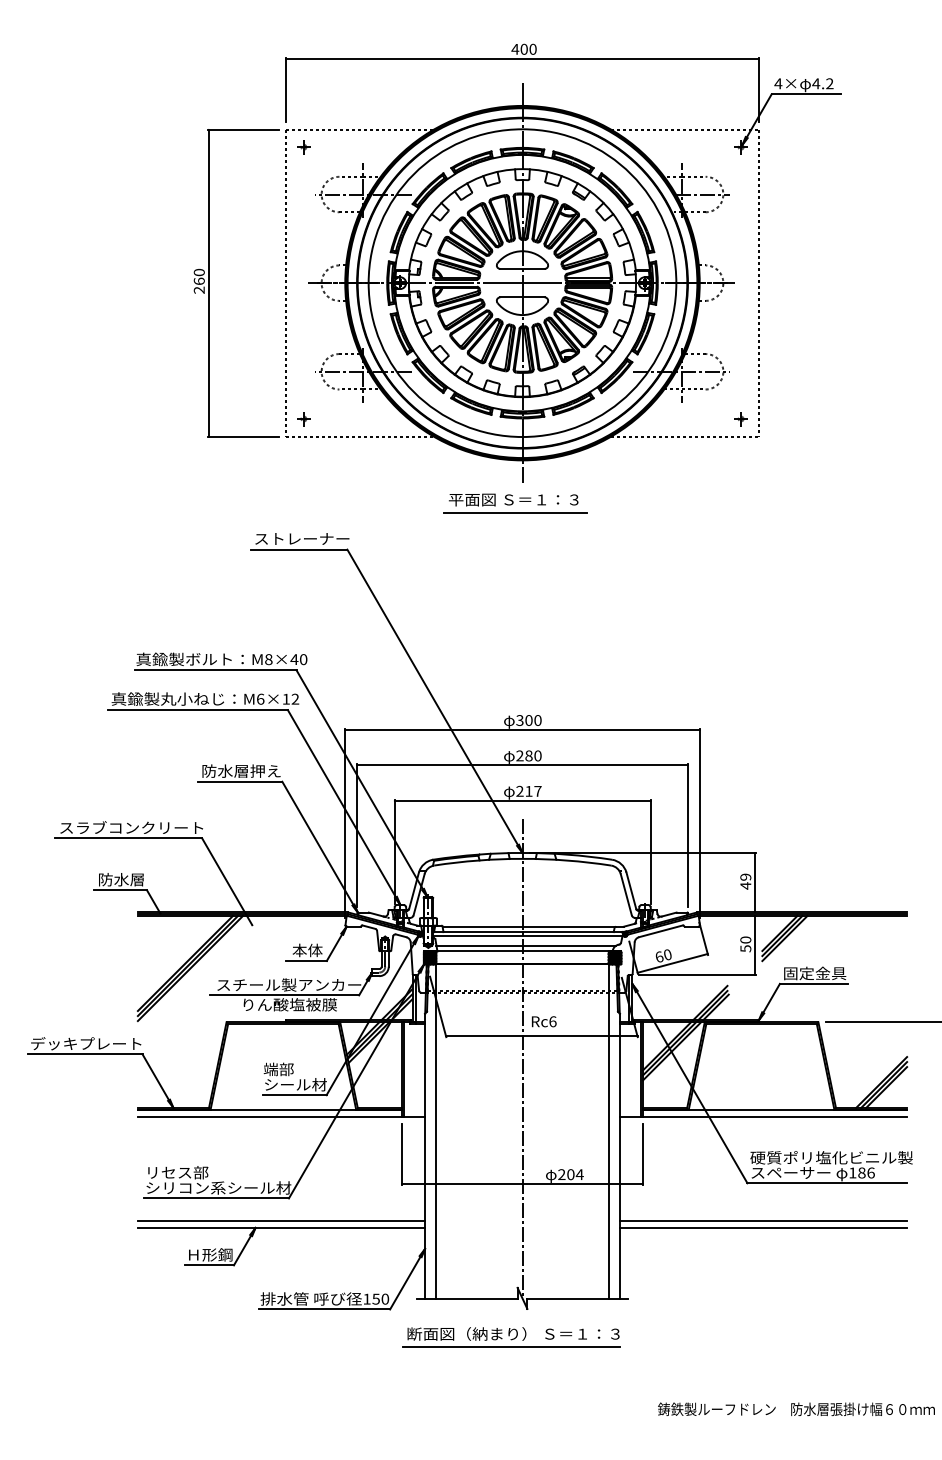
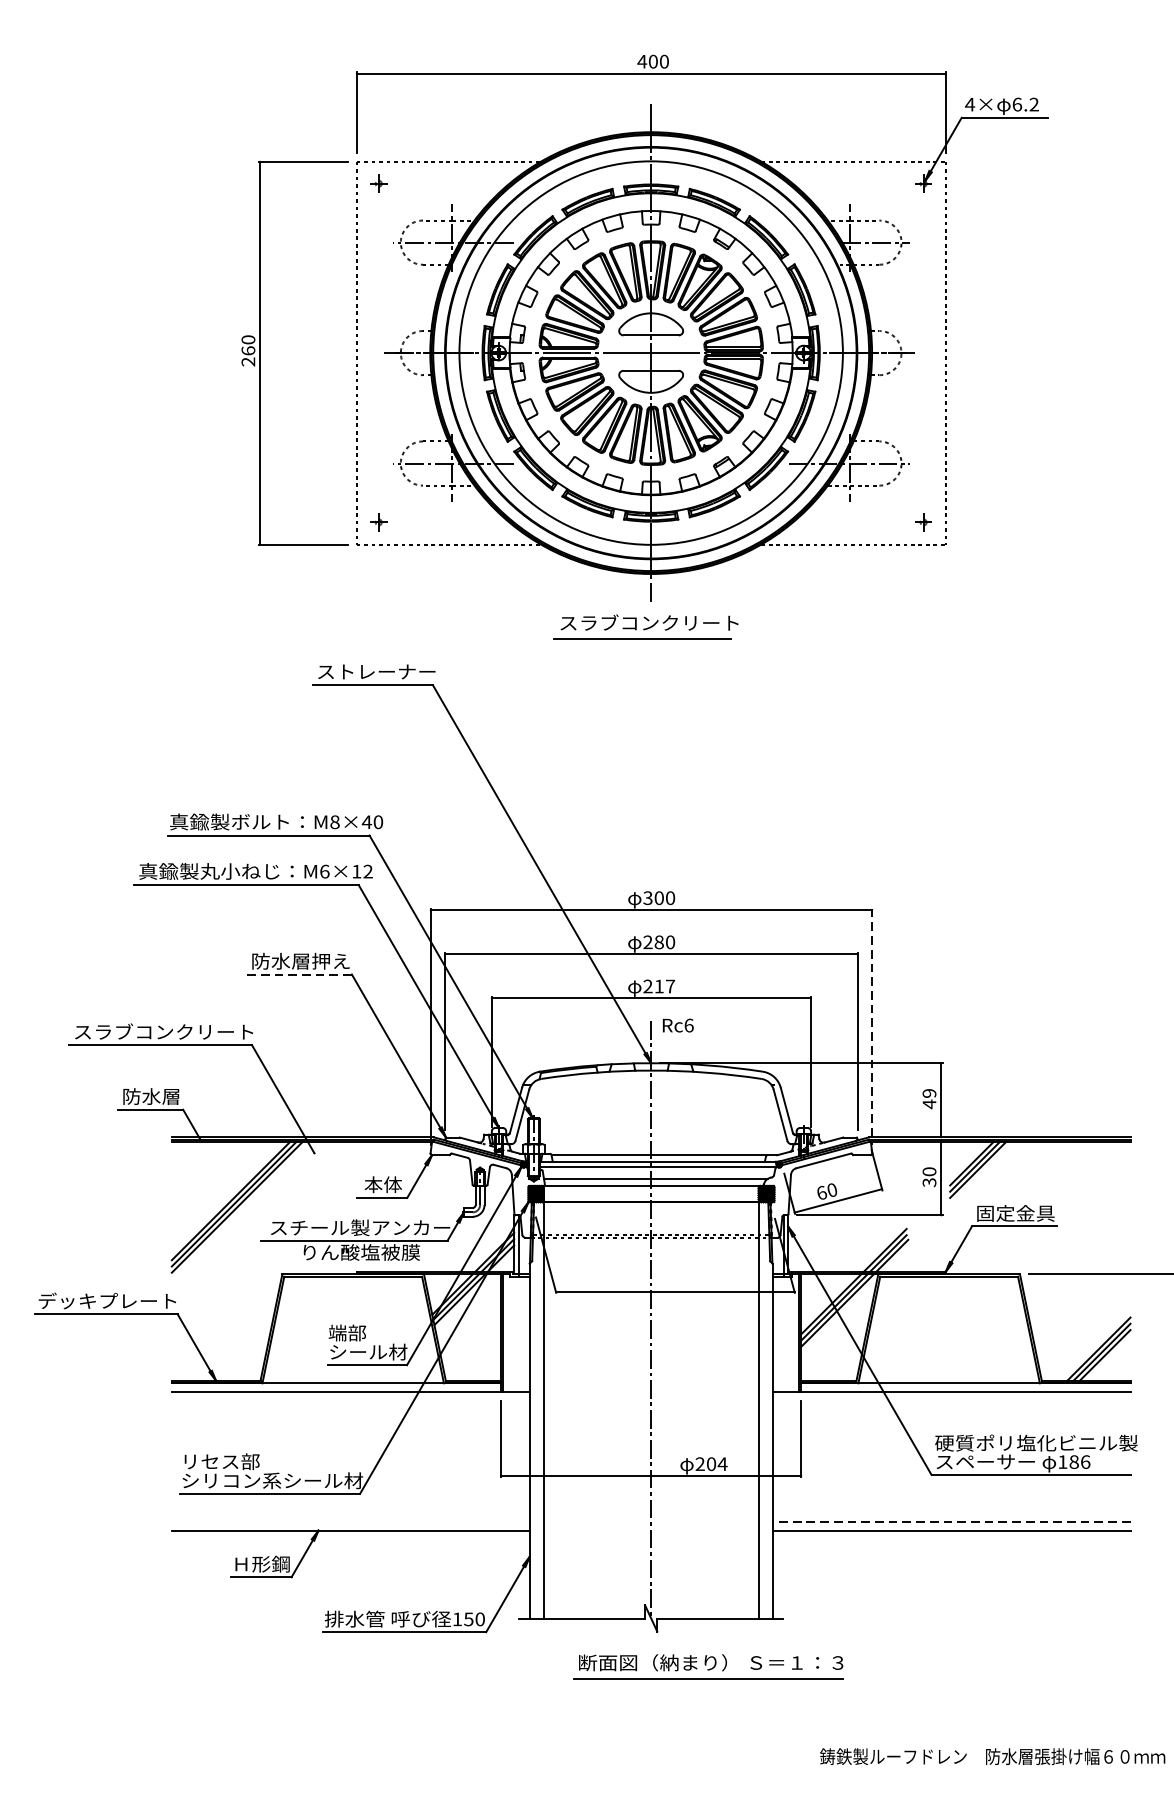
text: (816, 83) -> (1017, 104), 4.2 -> 6.2
text: (520, 499) -> (648, 622), 平面図 Ｓ＝１：３ -> スラブコンクリート
line: (239, 781) -> (298, 974), solid -> dashed
line: (699, 823) -> (871, 1026), solid -> dashed
text: (745, 948) -> (929, 1182), 50 -> 30
text: (544, 1021) -> (678, 1025), moved
line: (281, 1220) -> (350, 1521), removed
line: (763, 1220) -> (951, 1521), solid -> dashed
part: (511, 1337) -> (708, 1667), moved

